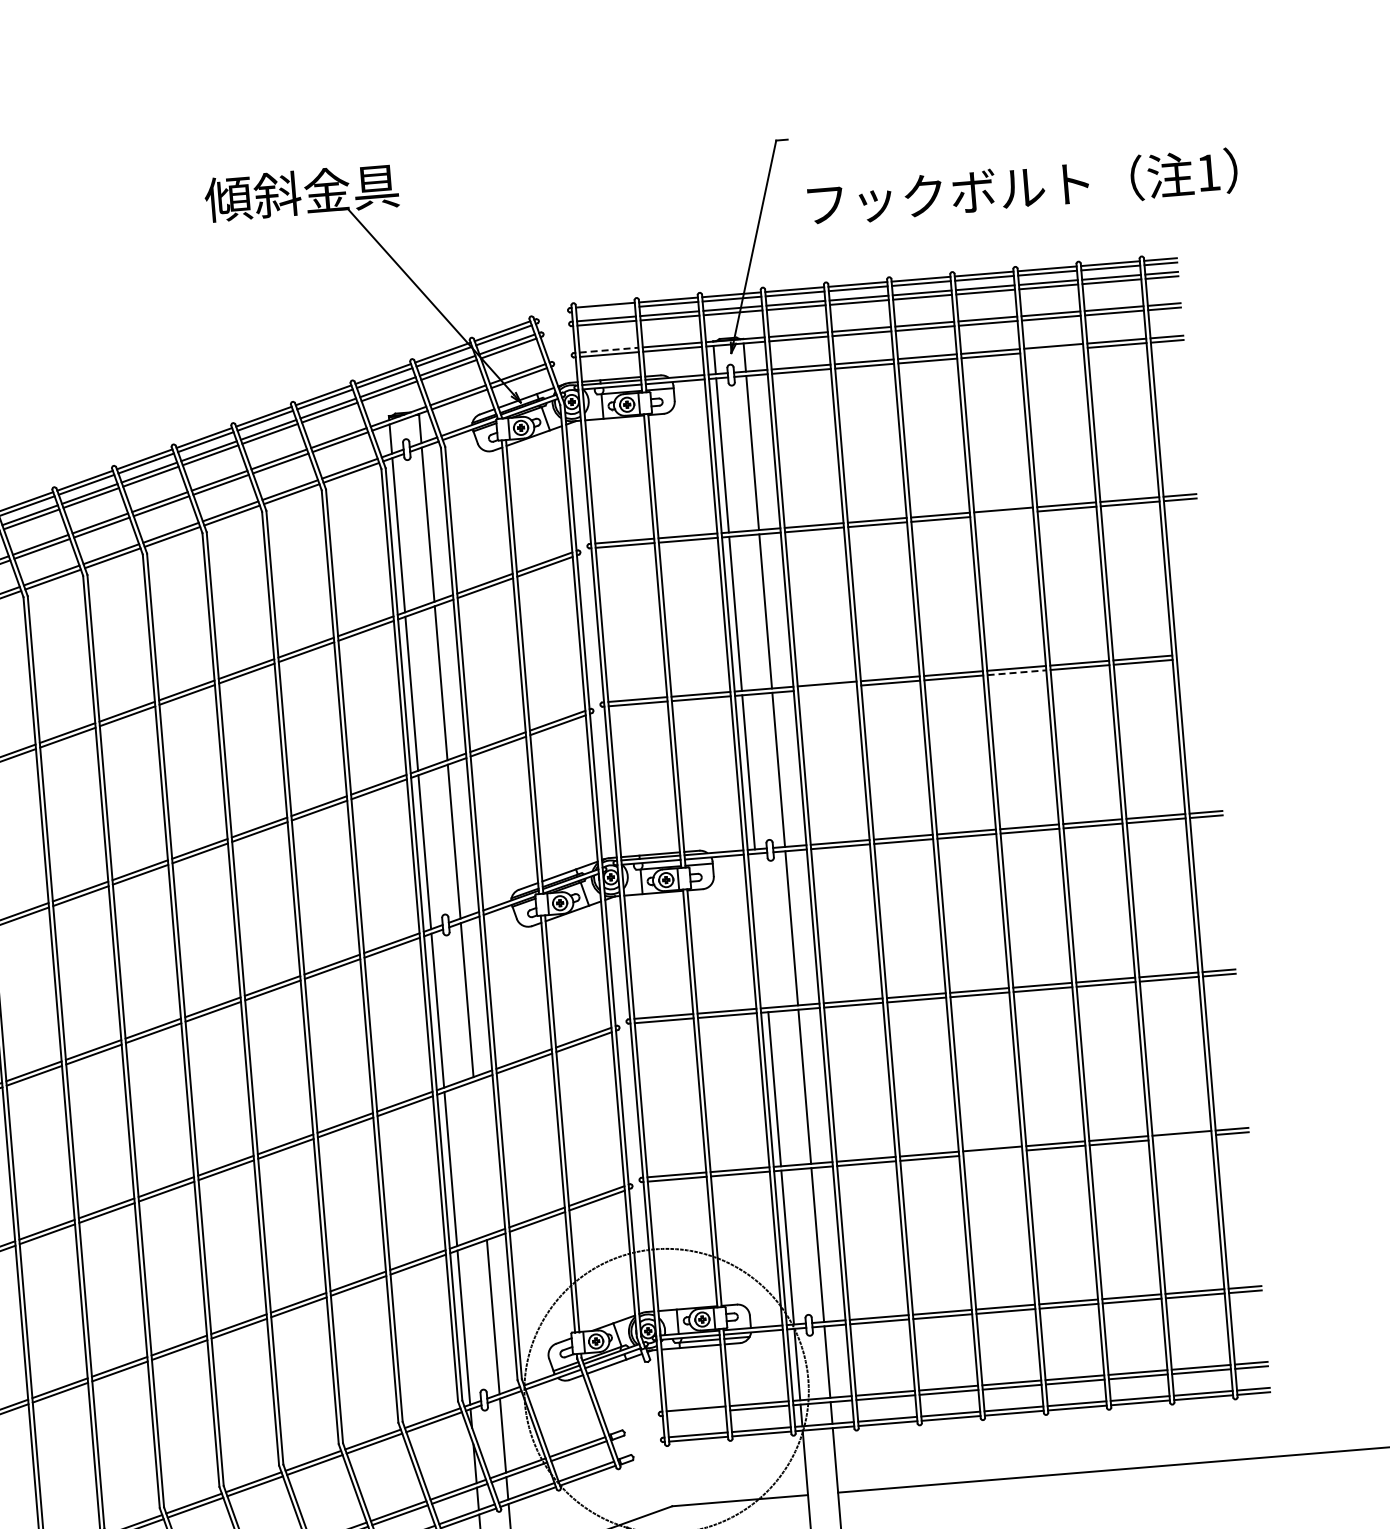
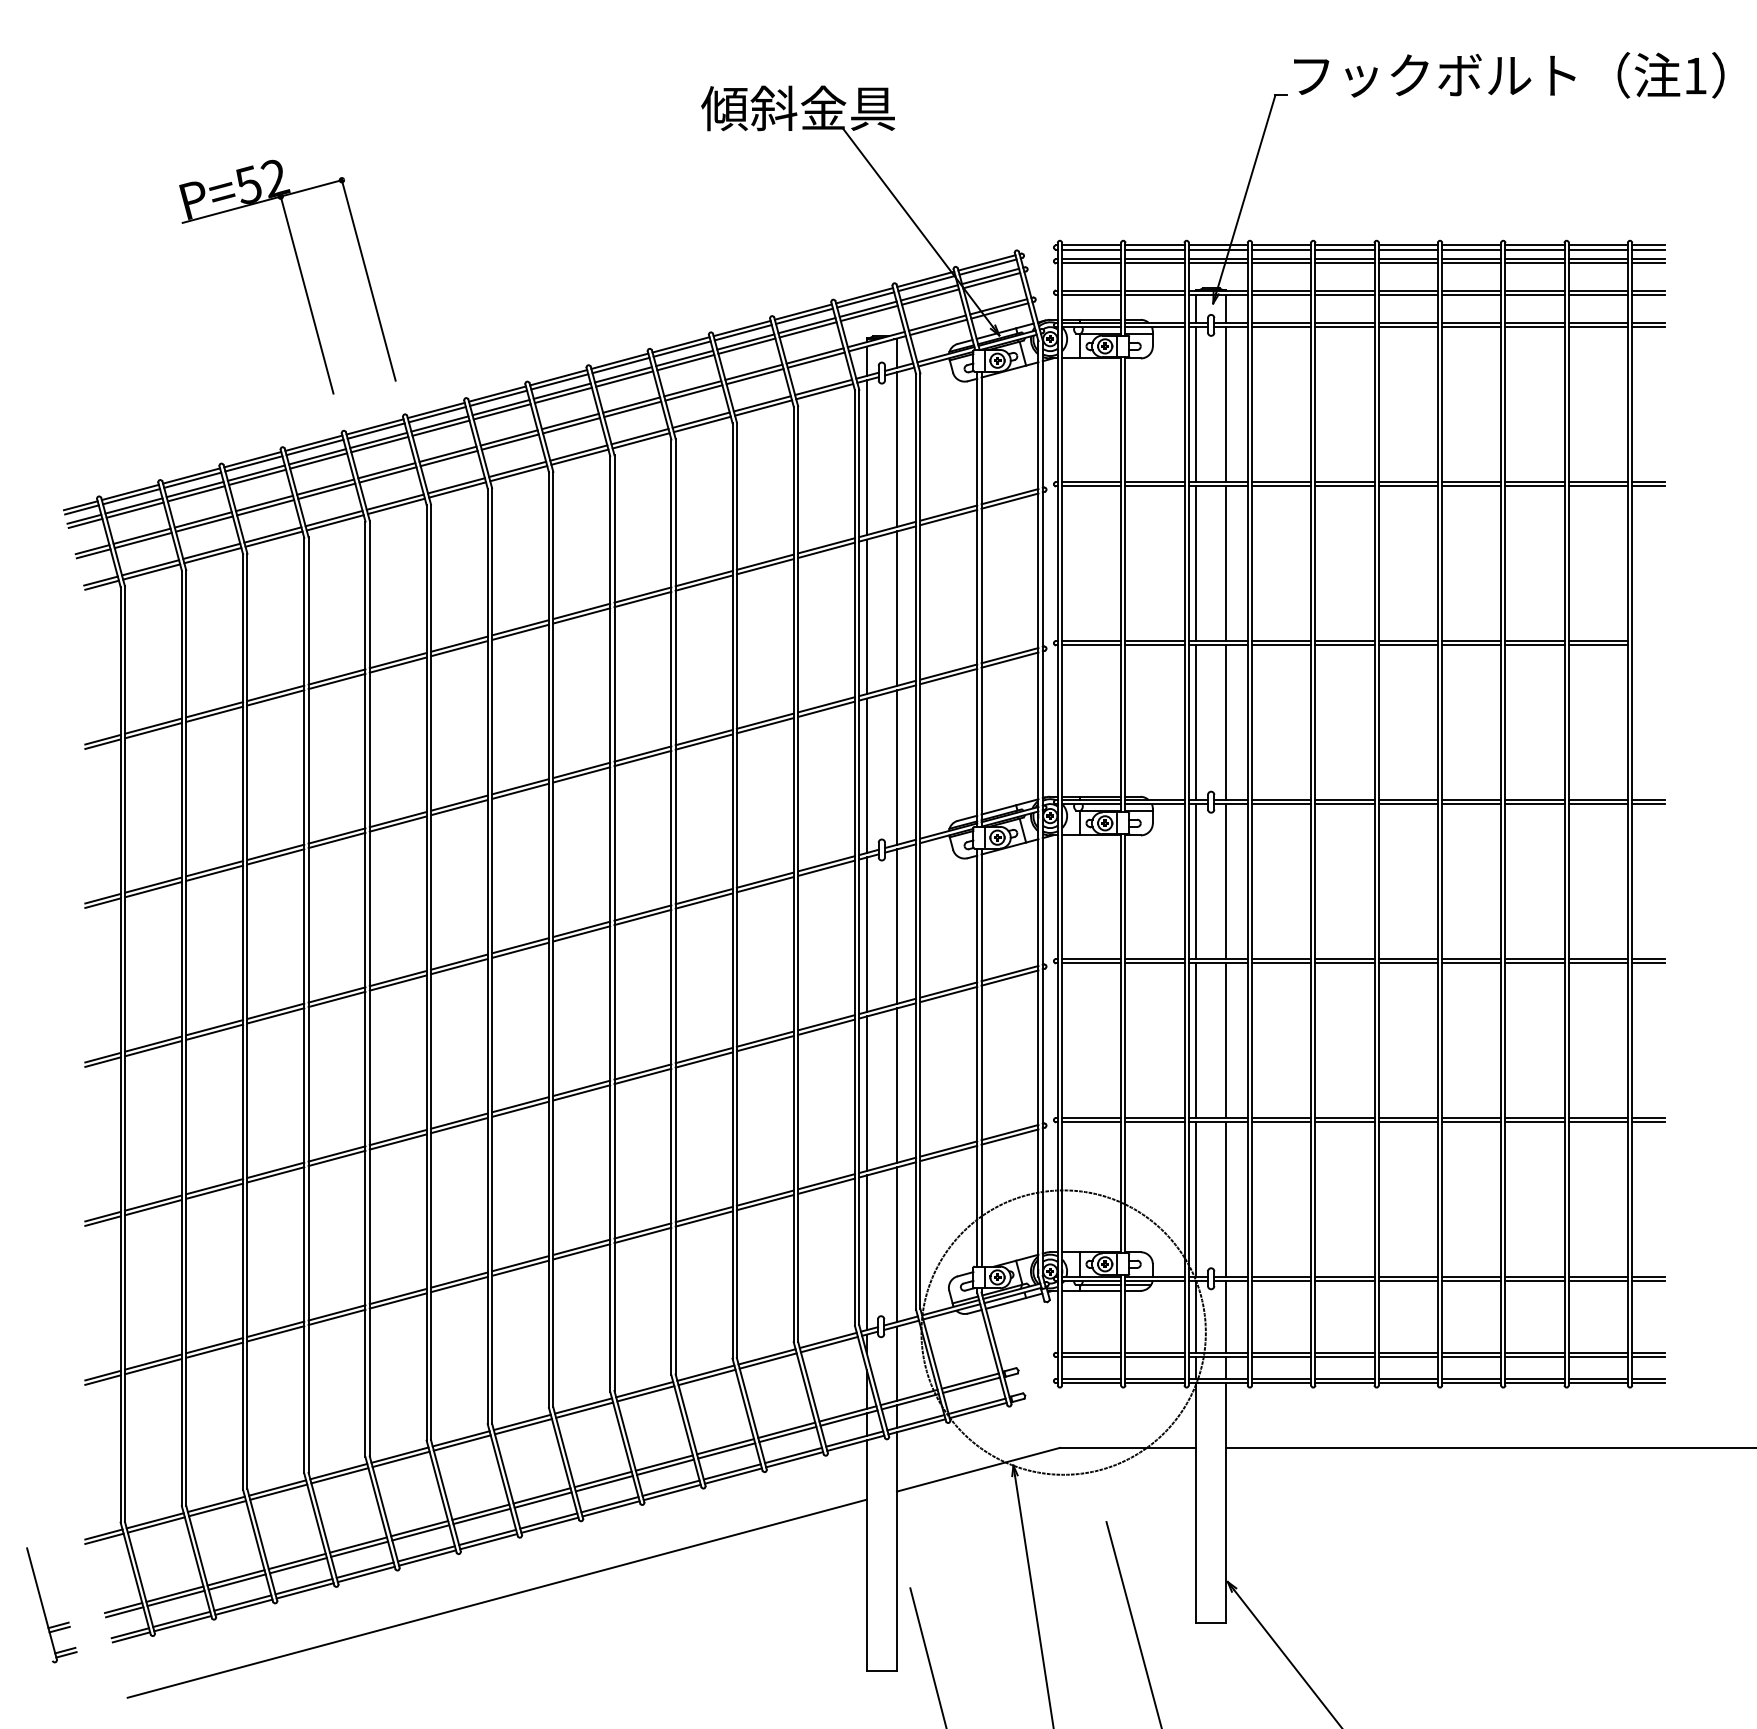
text: (1023, 187) -> (1509, 75), moved
line: (605, 309) -> (1091, 249), added
line: (608, 350) -> (1091, 290), dashed -> solid
line: (1053, 350) -> (1534, 327), added
line: (1003, 514) -> (1471, 486), added
line: (1017, 672) -> (1472, 645), dashed -> solid
line: (827, 688) -> (1281, 645), added
line: (762, 930) -> (1196, 881), added
line: (1181, 1137) -> (1597, 1122), added
line: (992, 1153) -> (1407, 1122), added
line: (479, 1158) -> (896, 1085), added
line: (696, 1413) -> (1091, 1357), added

